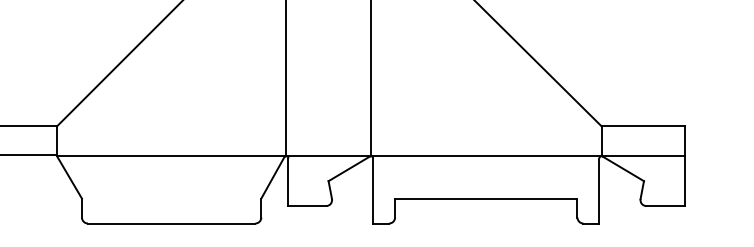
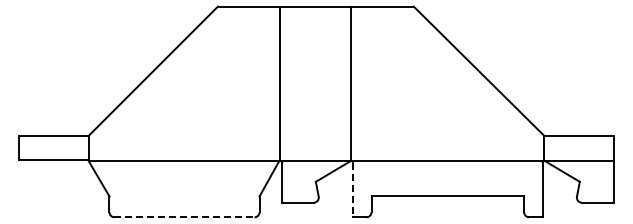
line: (373, 191) -> (353, 190), solid -> dashed
line: (172, 223) -> (185, 217), solid -> dashed

